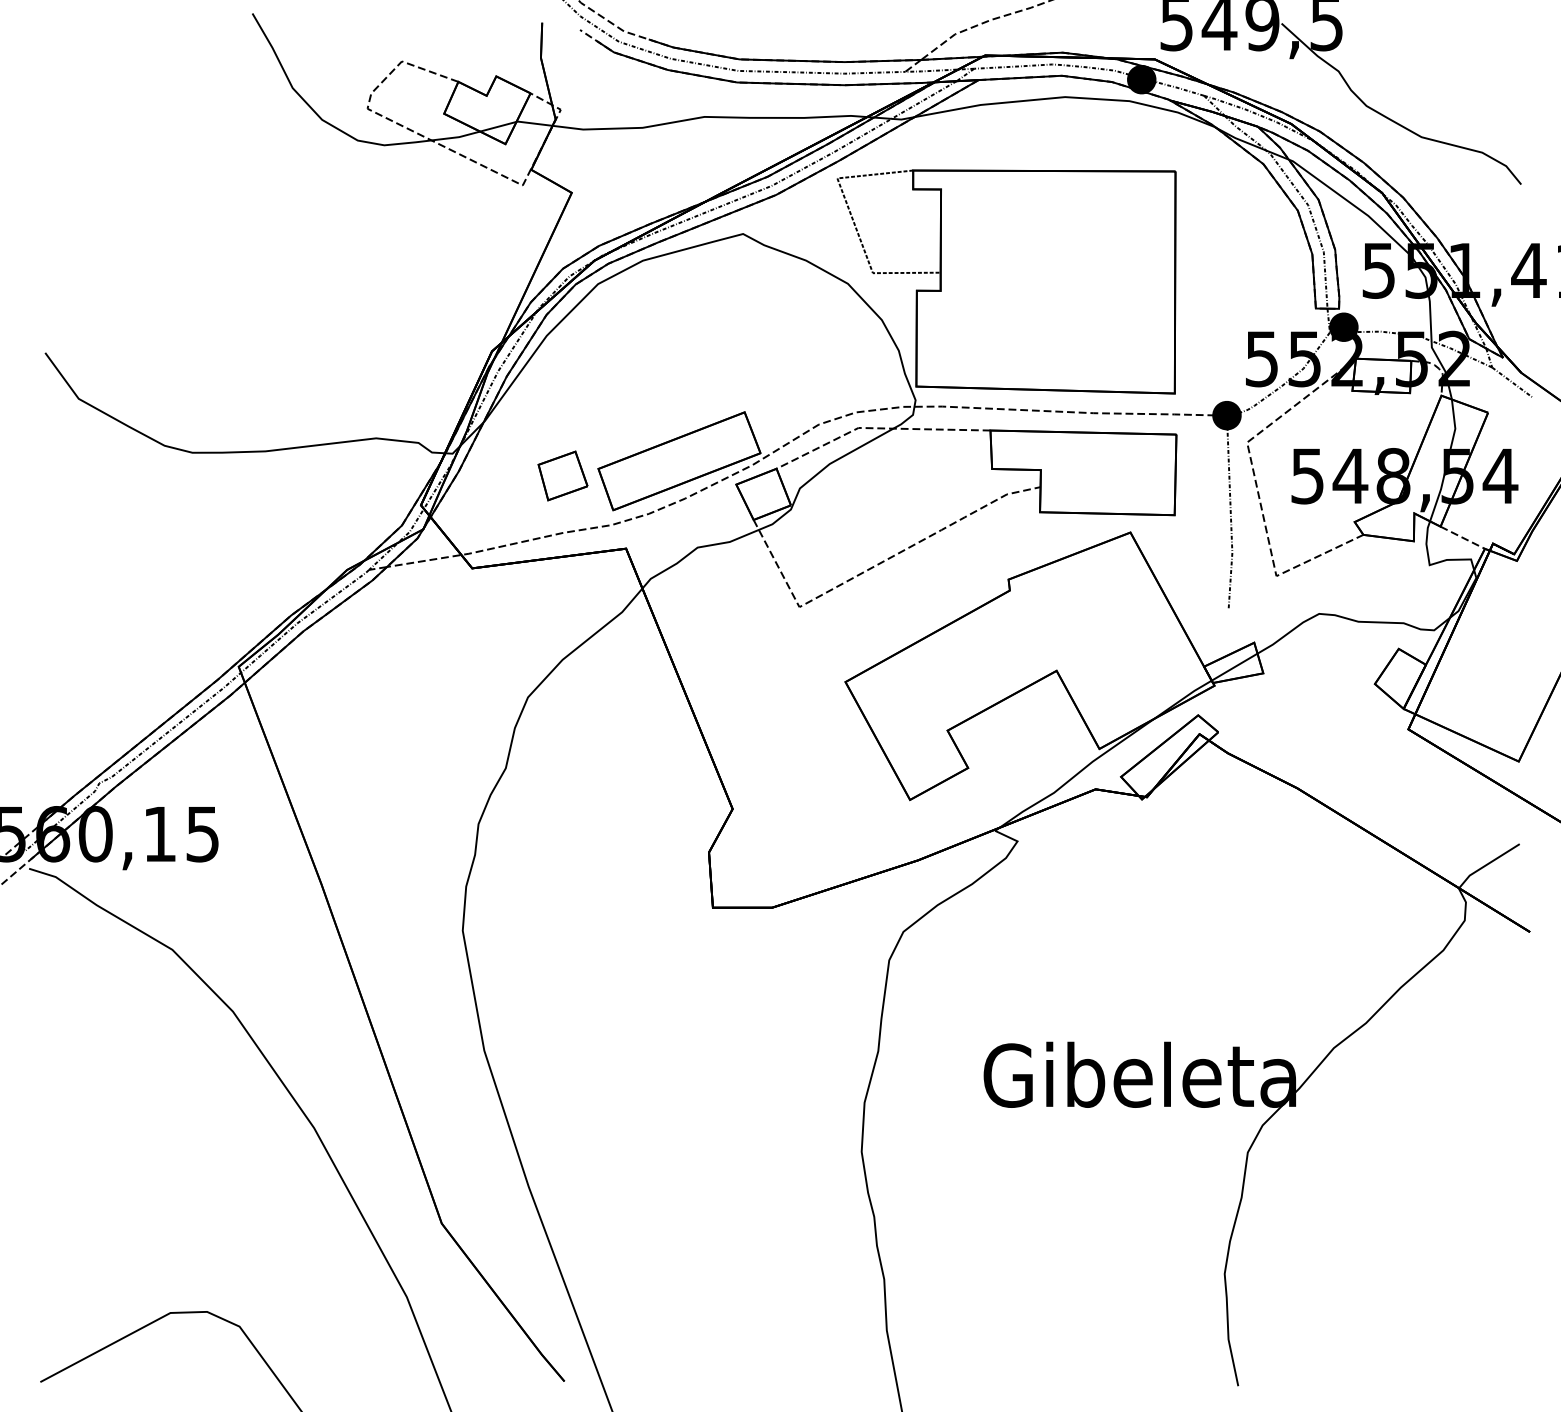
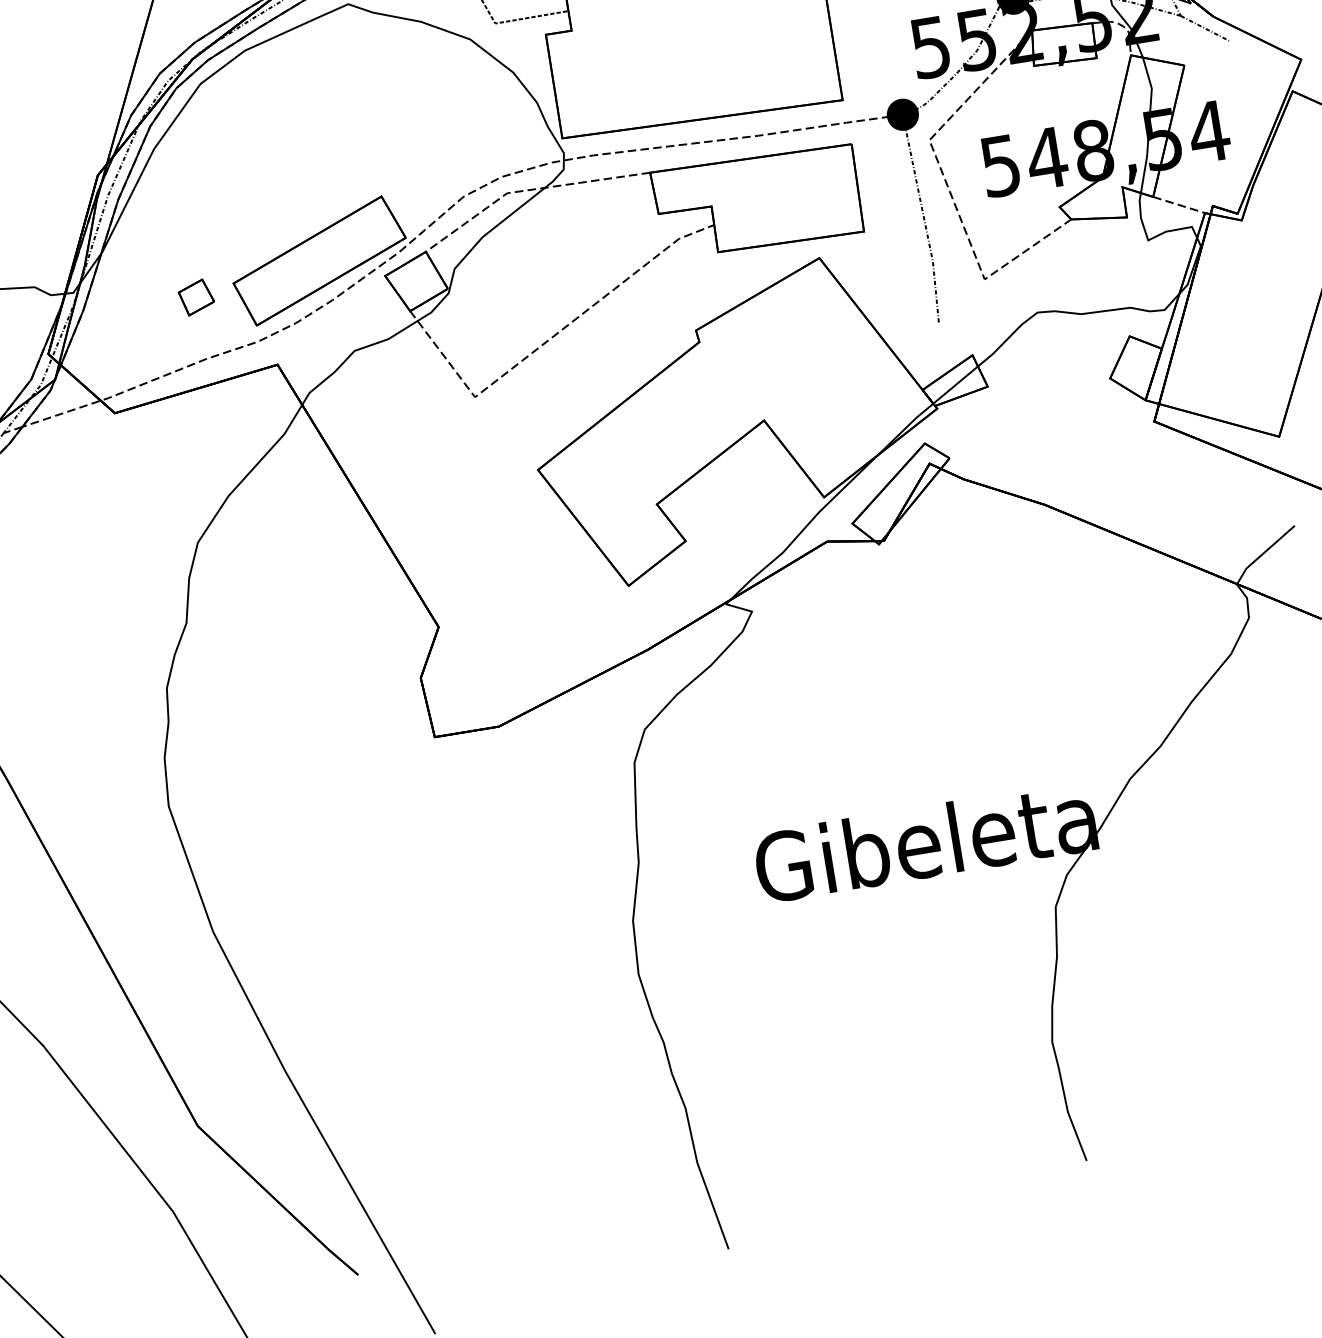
part: (562, 475) -> (195, 296), size x0.62

